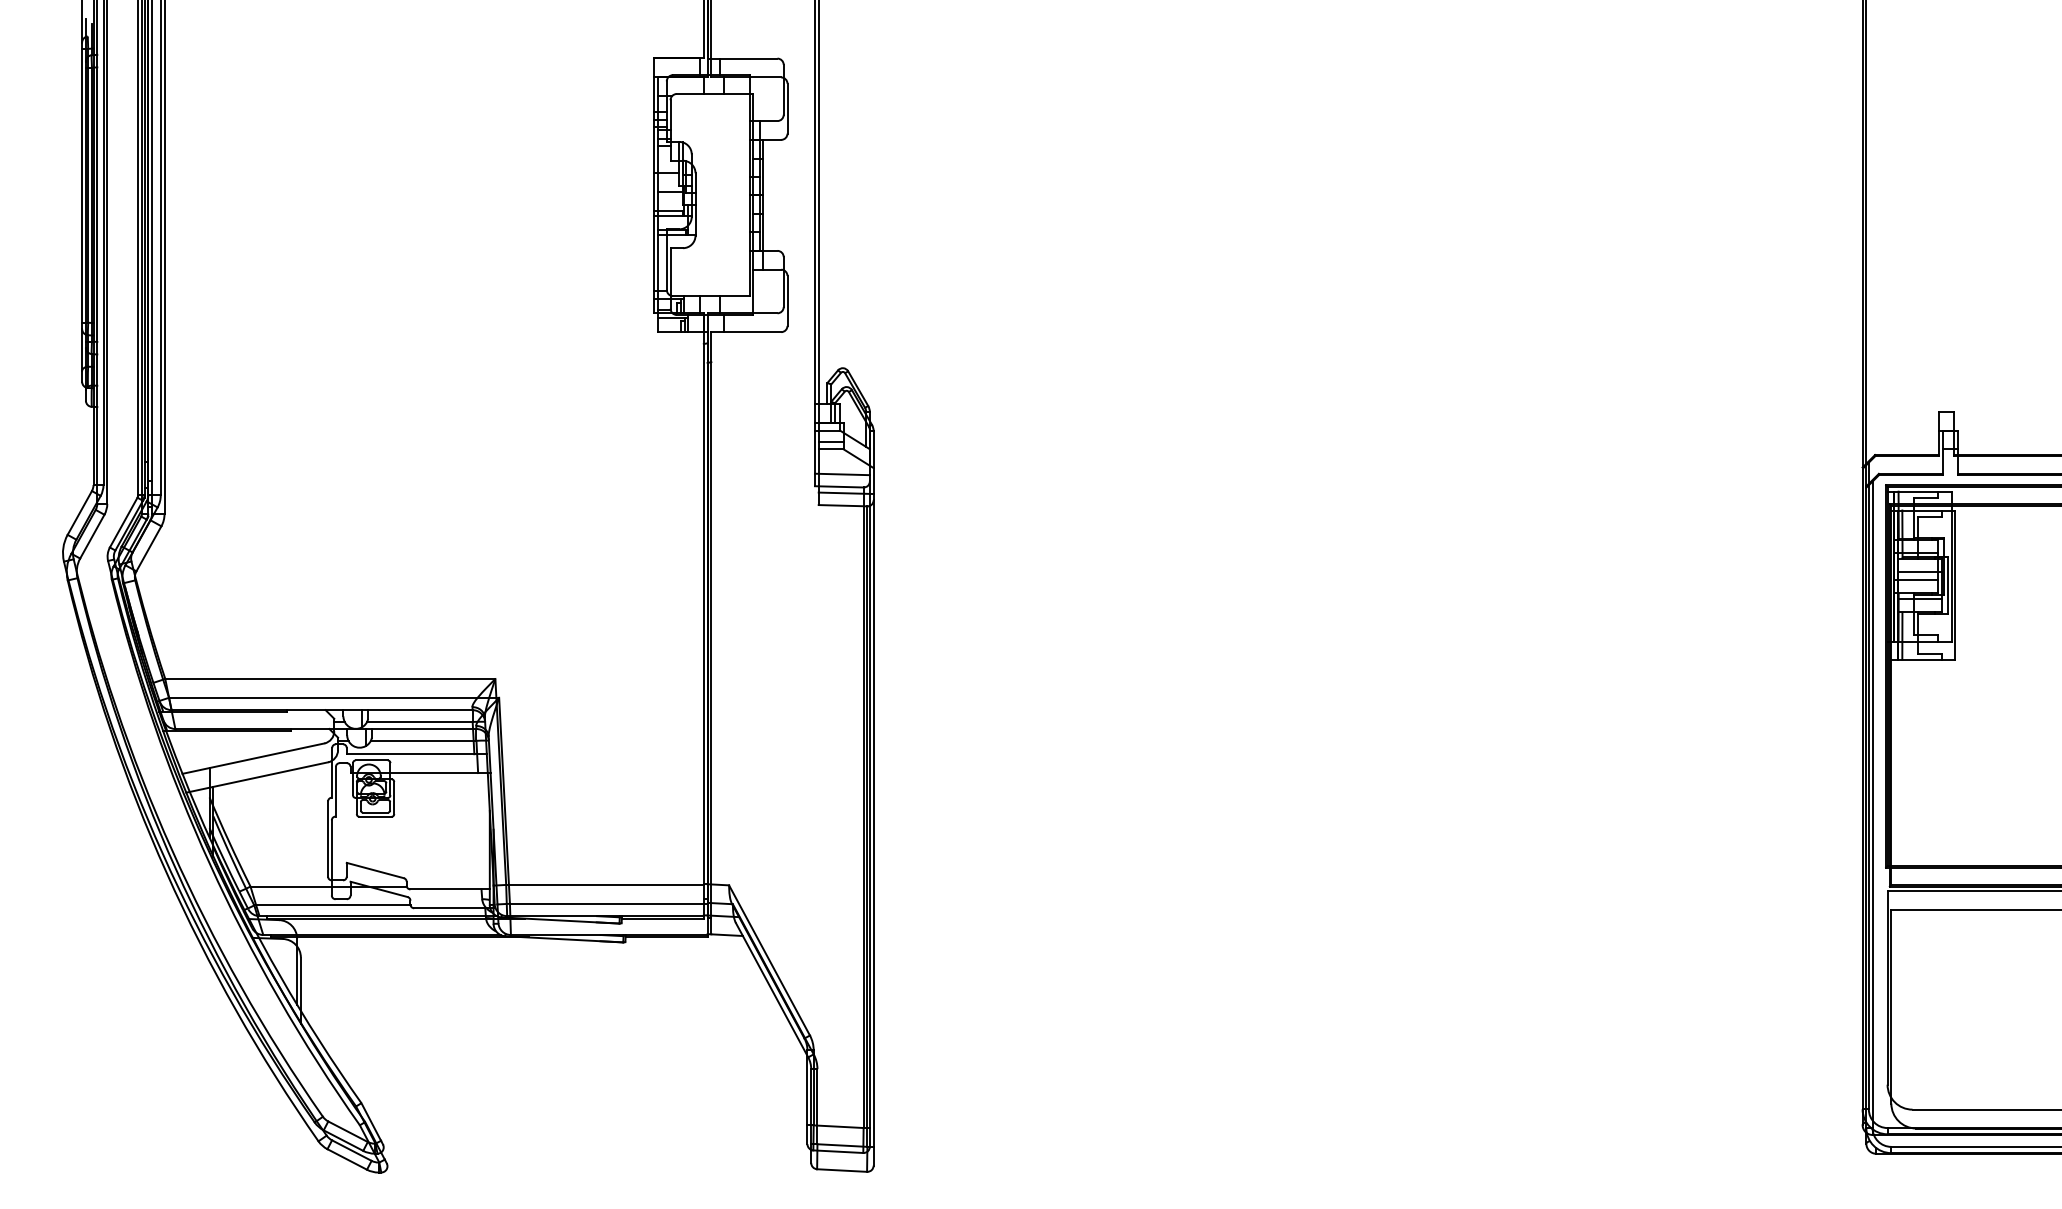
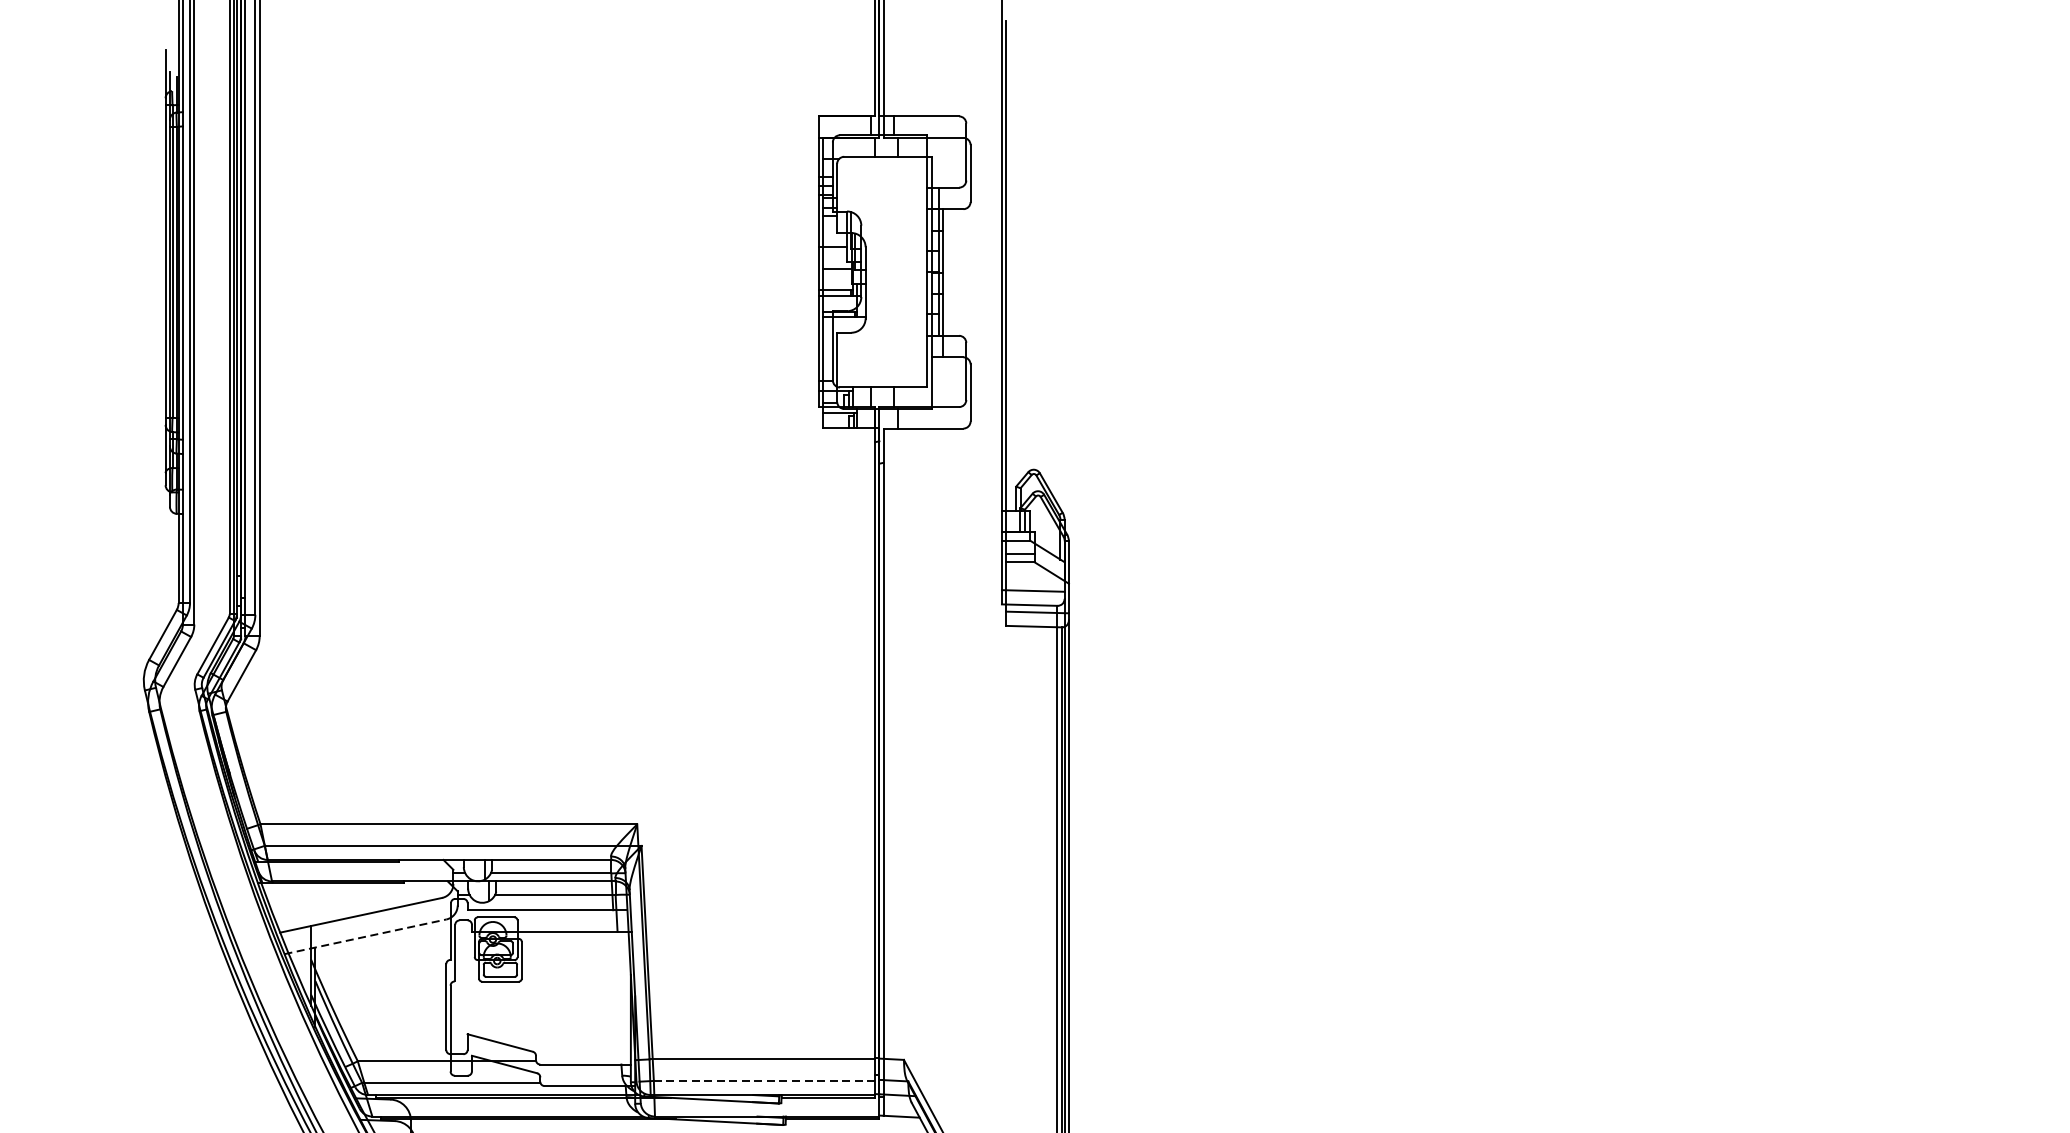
line: (257, 777) -> (365, 936), solid -> dashed
line: (608, 903) -> (766, 1080), solid -> dashed

